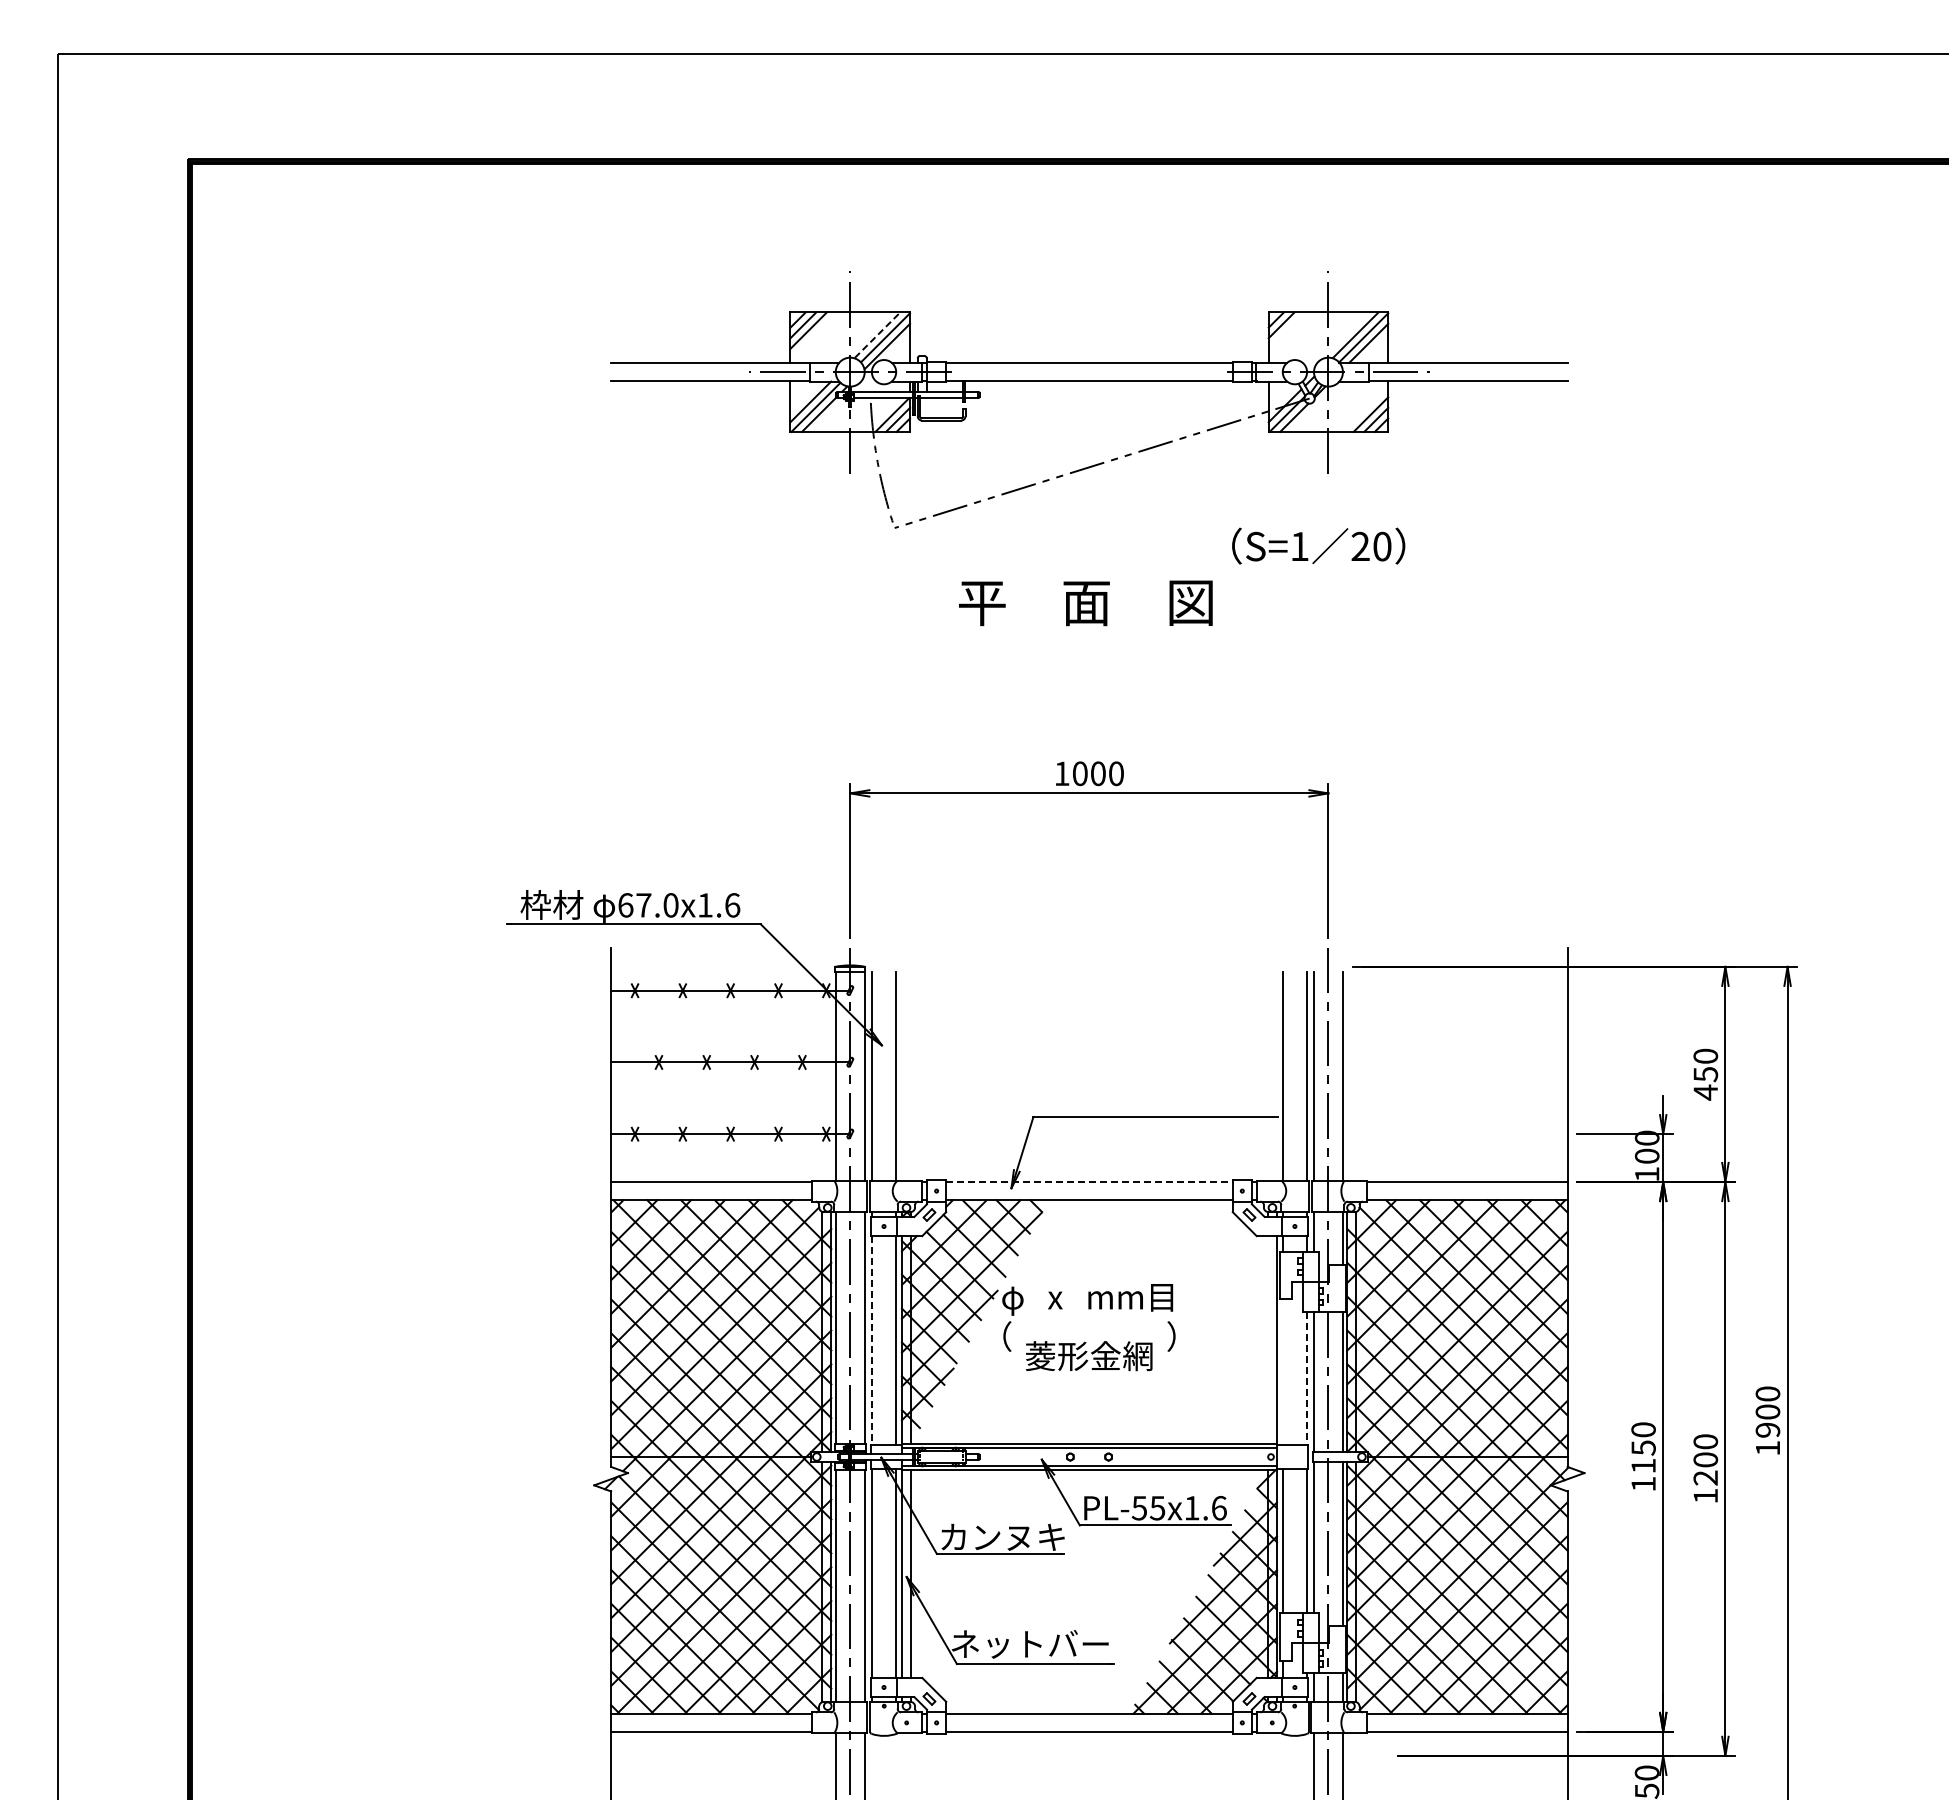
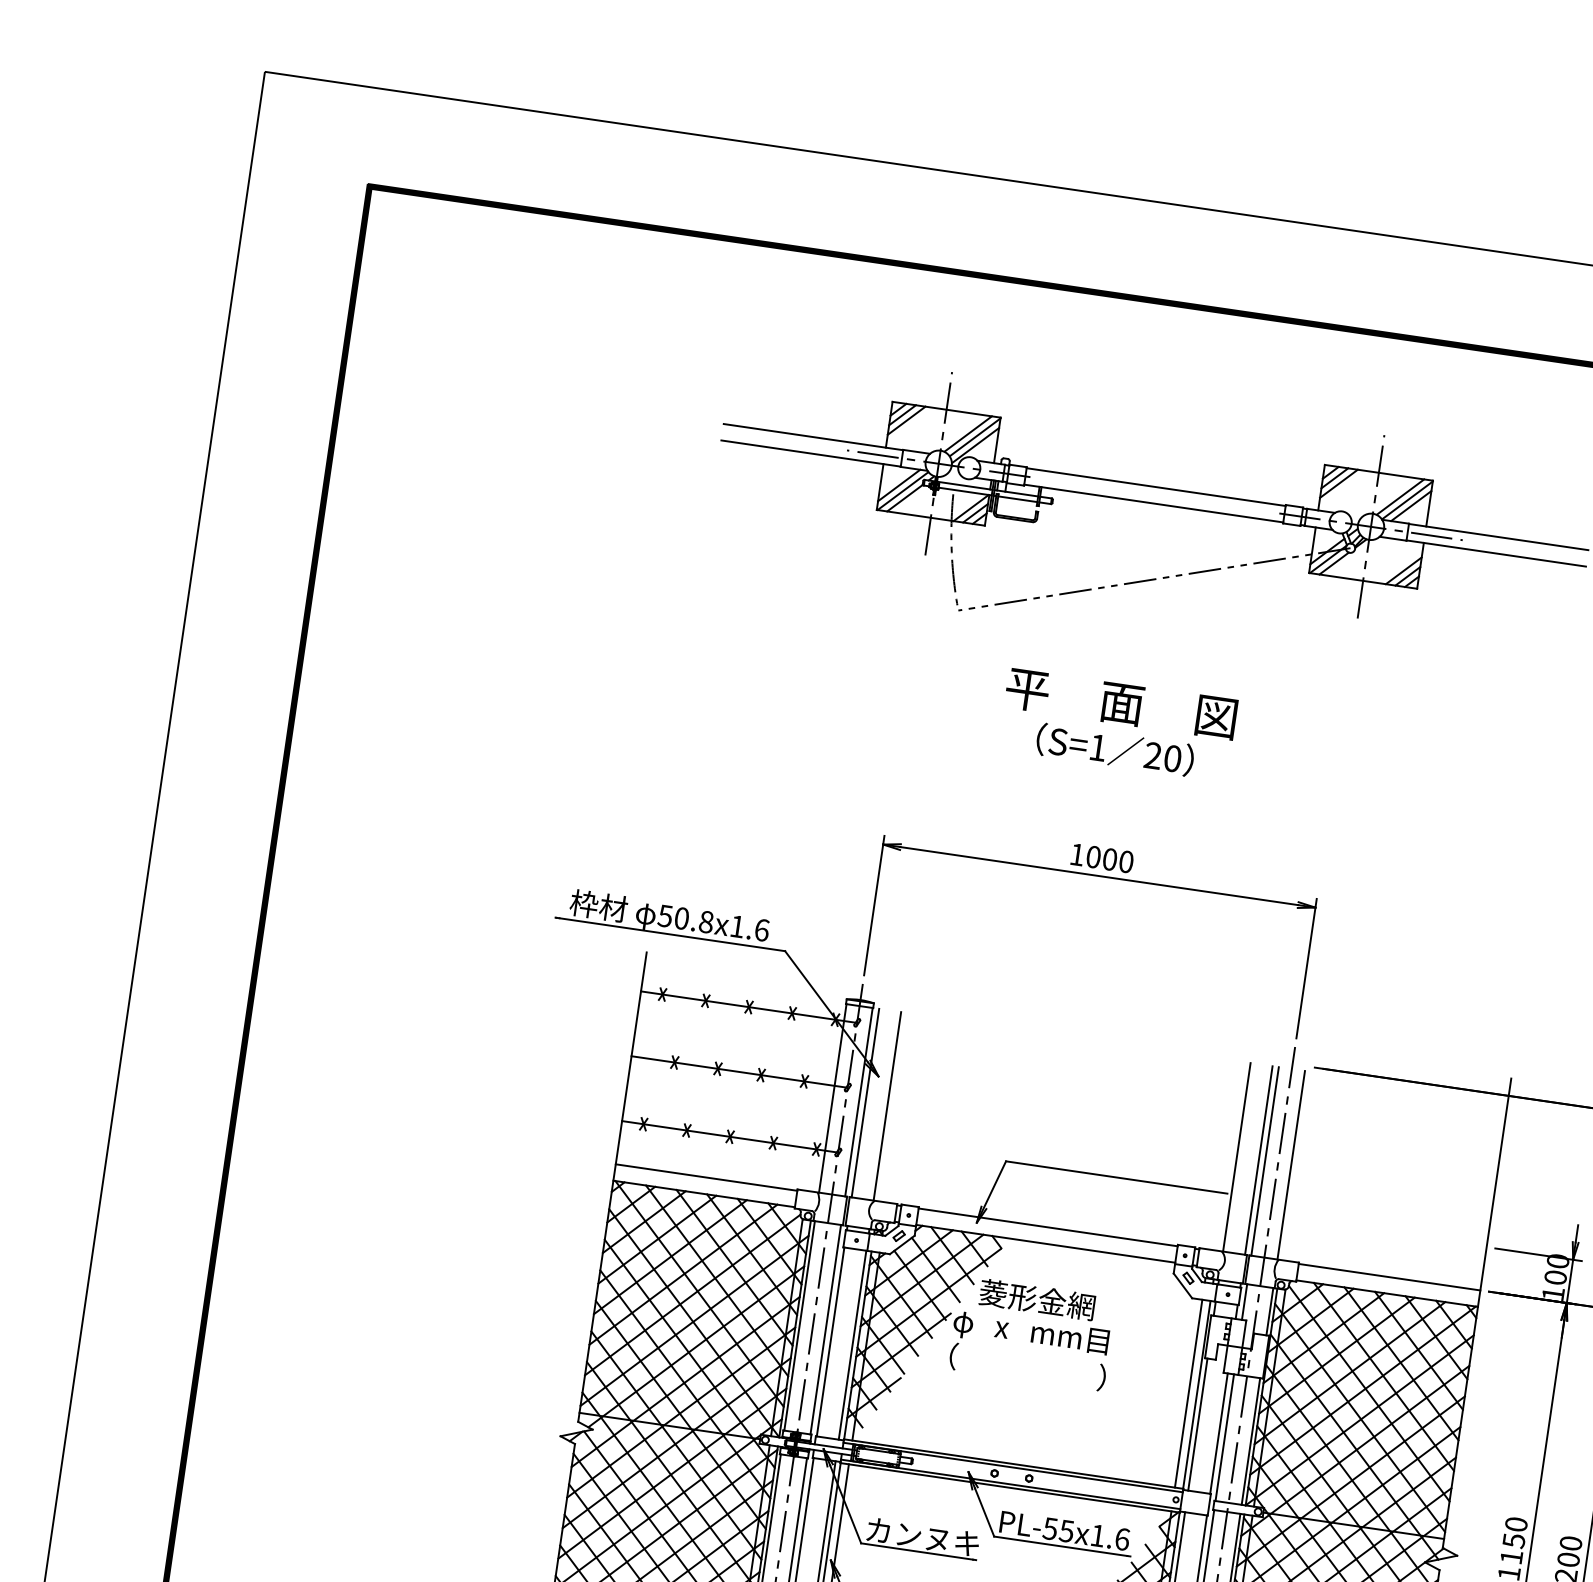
line: (1286, 330) -> (1338, 483), added
line: (877, 334) -> (968, 433), dashed -> solid
text: (1318, 545) -> (1115, 749), moved
text: (647, 905) -> (685, 919), 67.0x1.6 -> 50.8x1.6
line: (1089, 1182) -> (1048, 1227), dashed -> solid
line: (1267, 1339) -> (1188, 1393), added
line: (871, 1341) -> (830, 1342), dashed -> solid
text: (1089, 1356) -> (1037, 1300), moved
line: (1282, 1371) -> (1197, 1424), added
line: (1307, 1378) -> (1219, 1433), dashed -> solid

